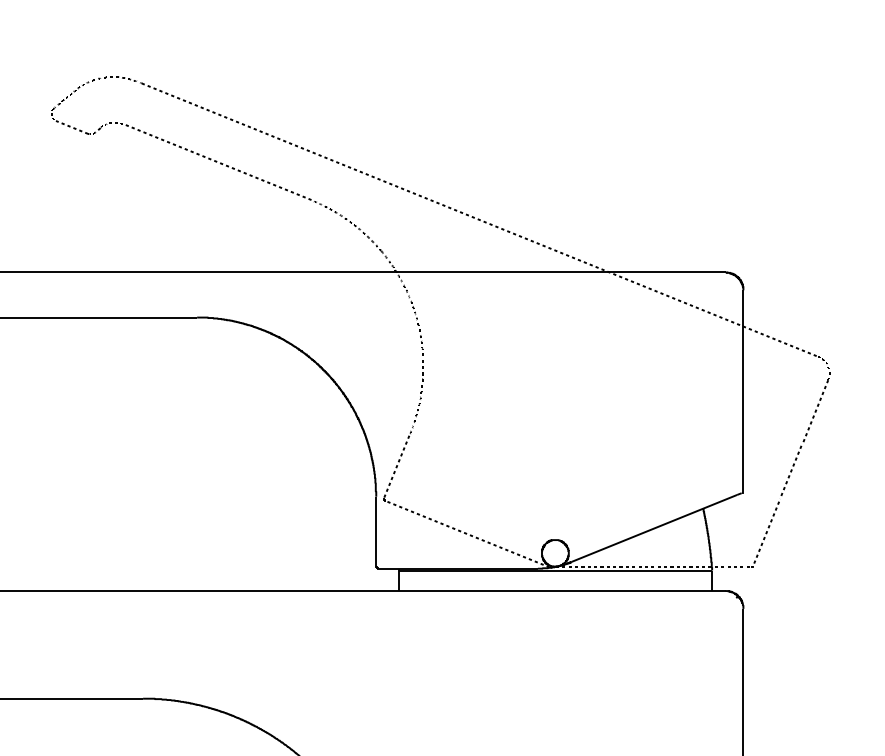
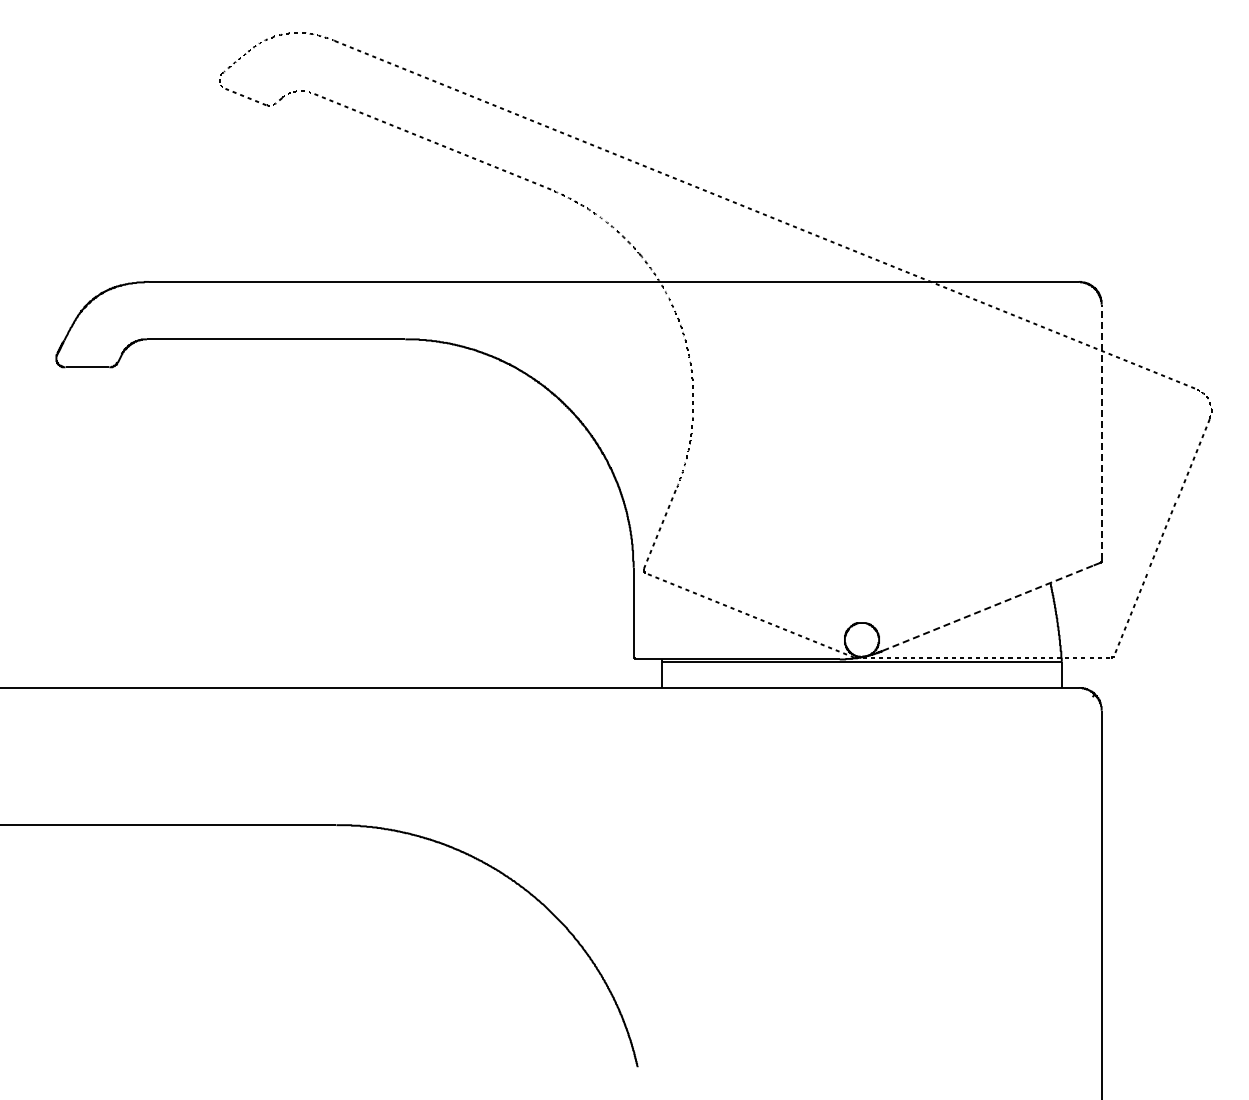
line: (743, 390) -> (1101, 432), solid -> dashed
line: (654, 528) -> (988, 608), solid -> dashed

